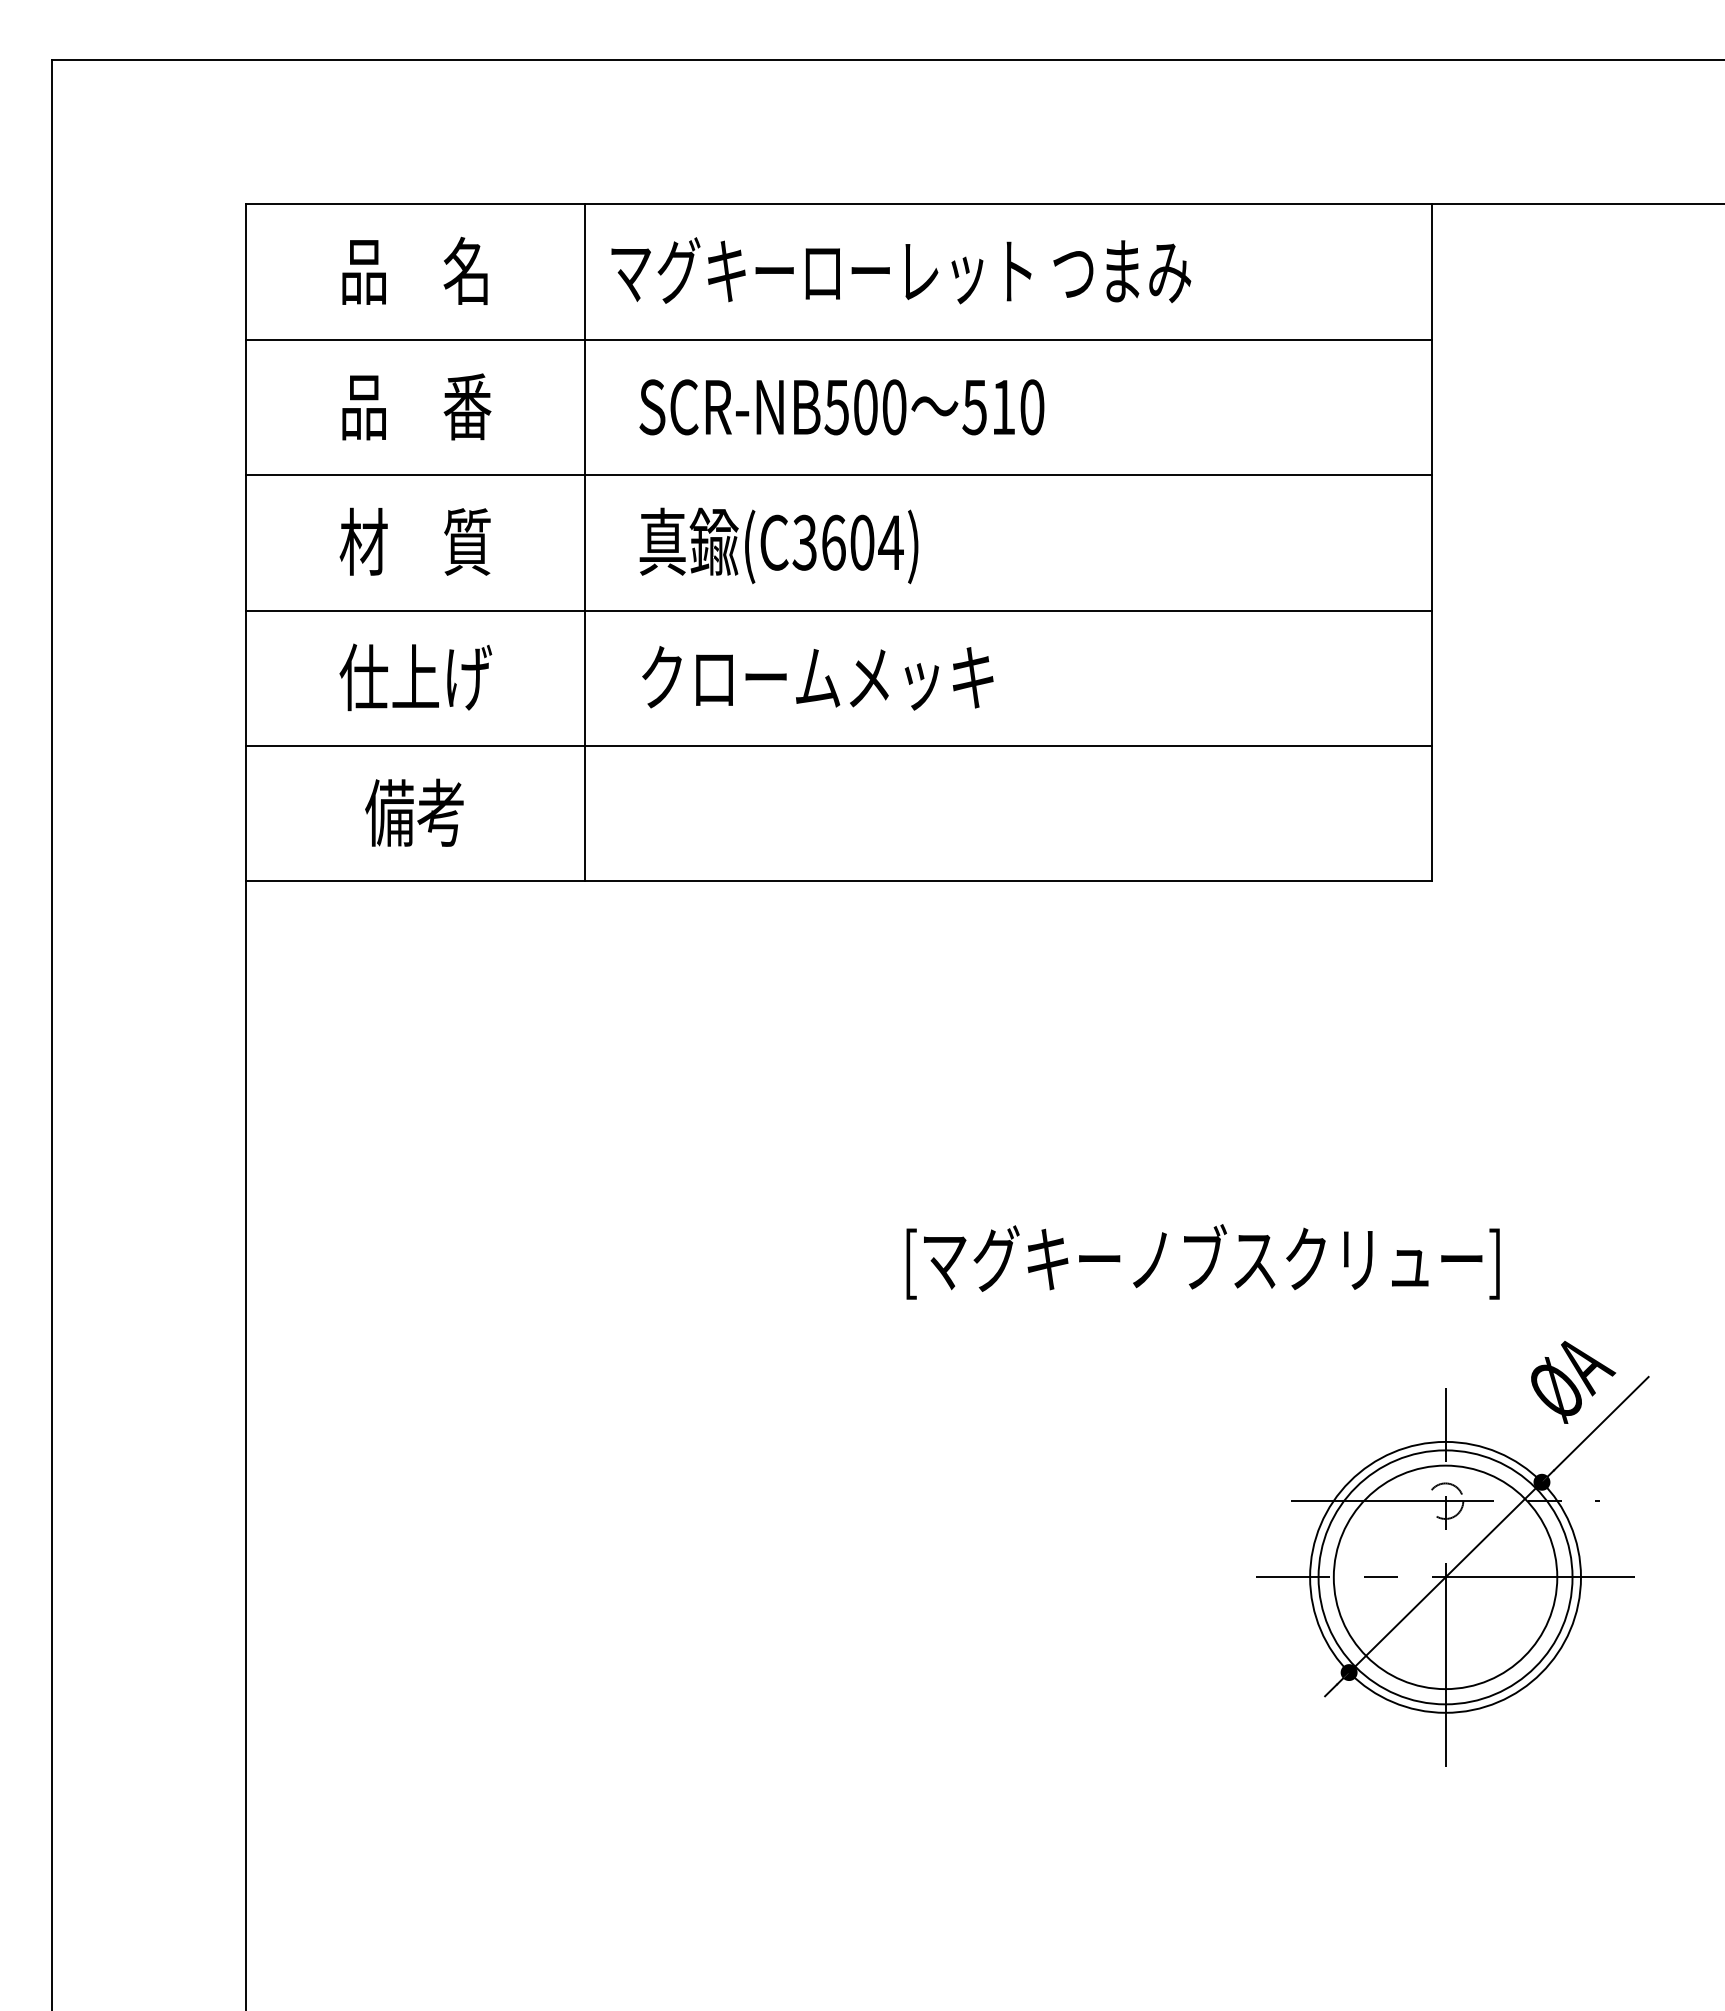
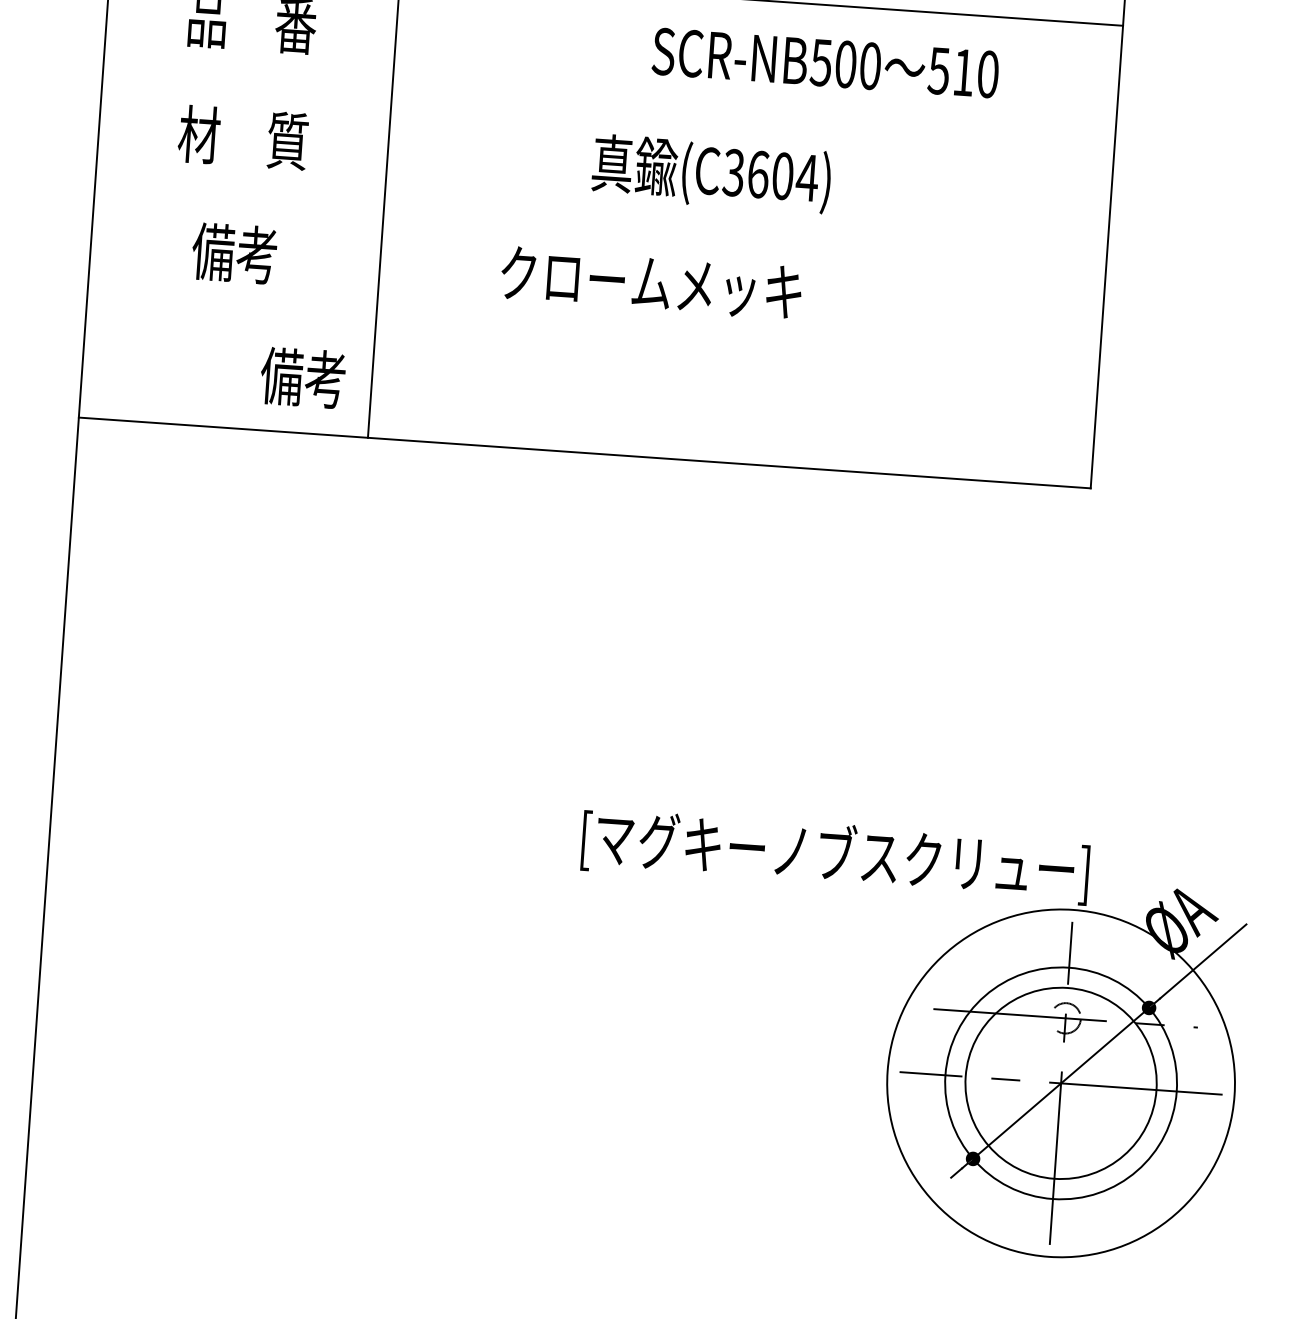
text: (841, 407) -> (825, 63), moved
line: (838, 475) -> (608, 106), removed
text: (778, 545) -> (711, 173), moved
line: (838, 610) -> (600, 221), removed
text: (415, 677) -> (235, 253), 仕上げ -> 備考
text: (817, 678) -> (651, 283), moved
line: (838, 745) -> (592, 336), removed
text: (414, 812) -> (303, 377), moved
text: (1202, 1261) -> (835, 855), moved
circle: (1445, 1577) -> (1061, 1083), size x1.6

